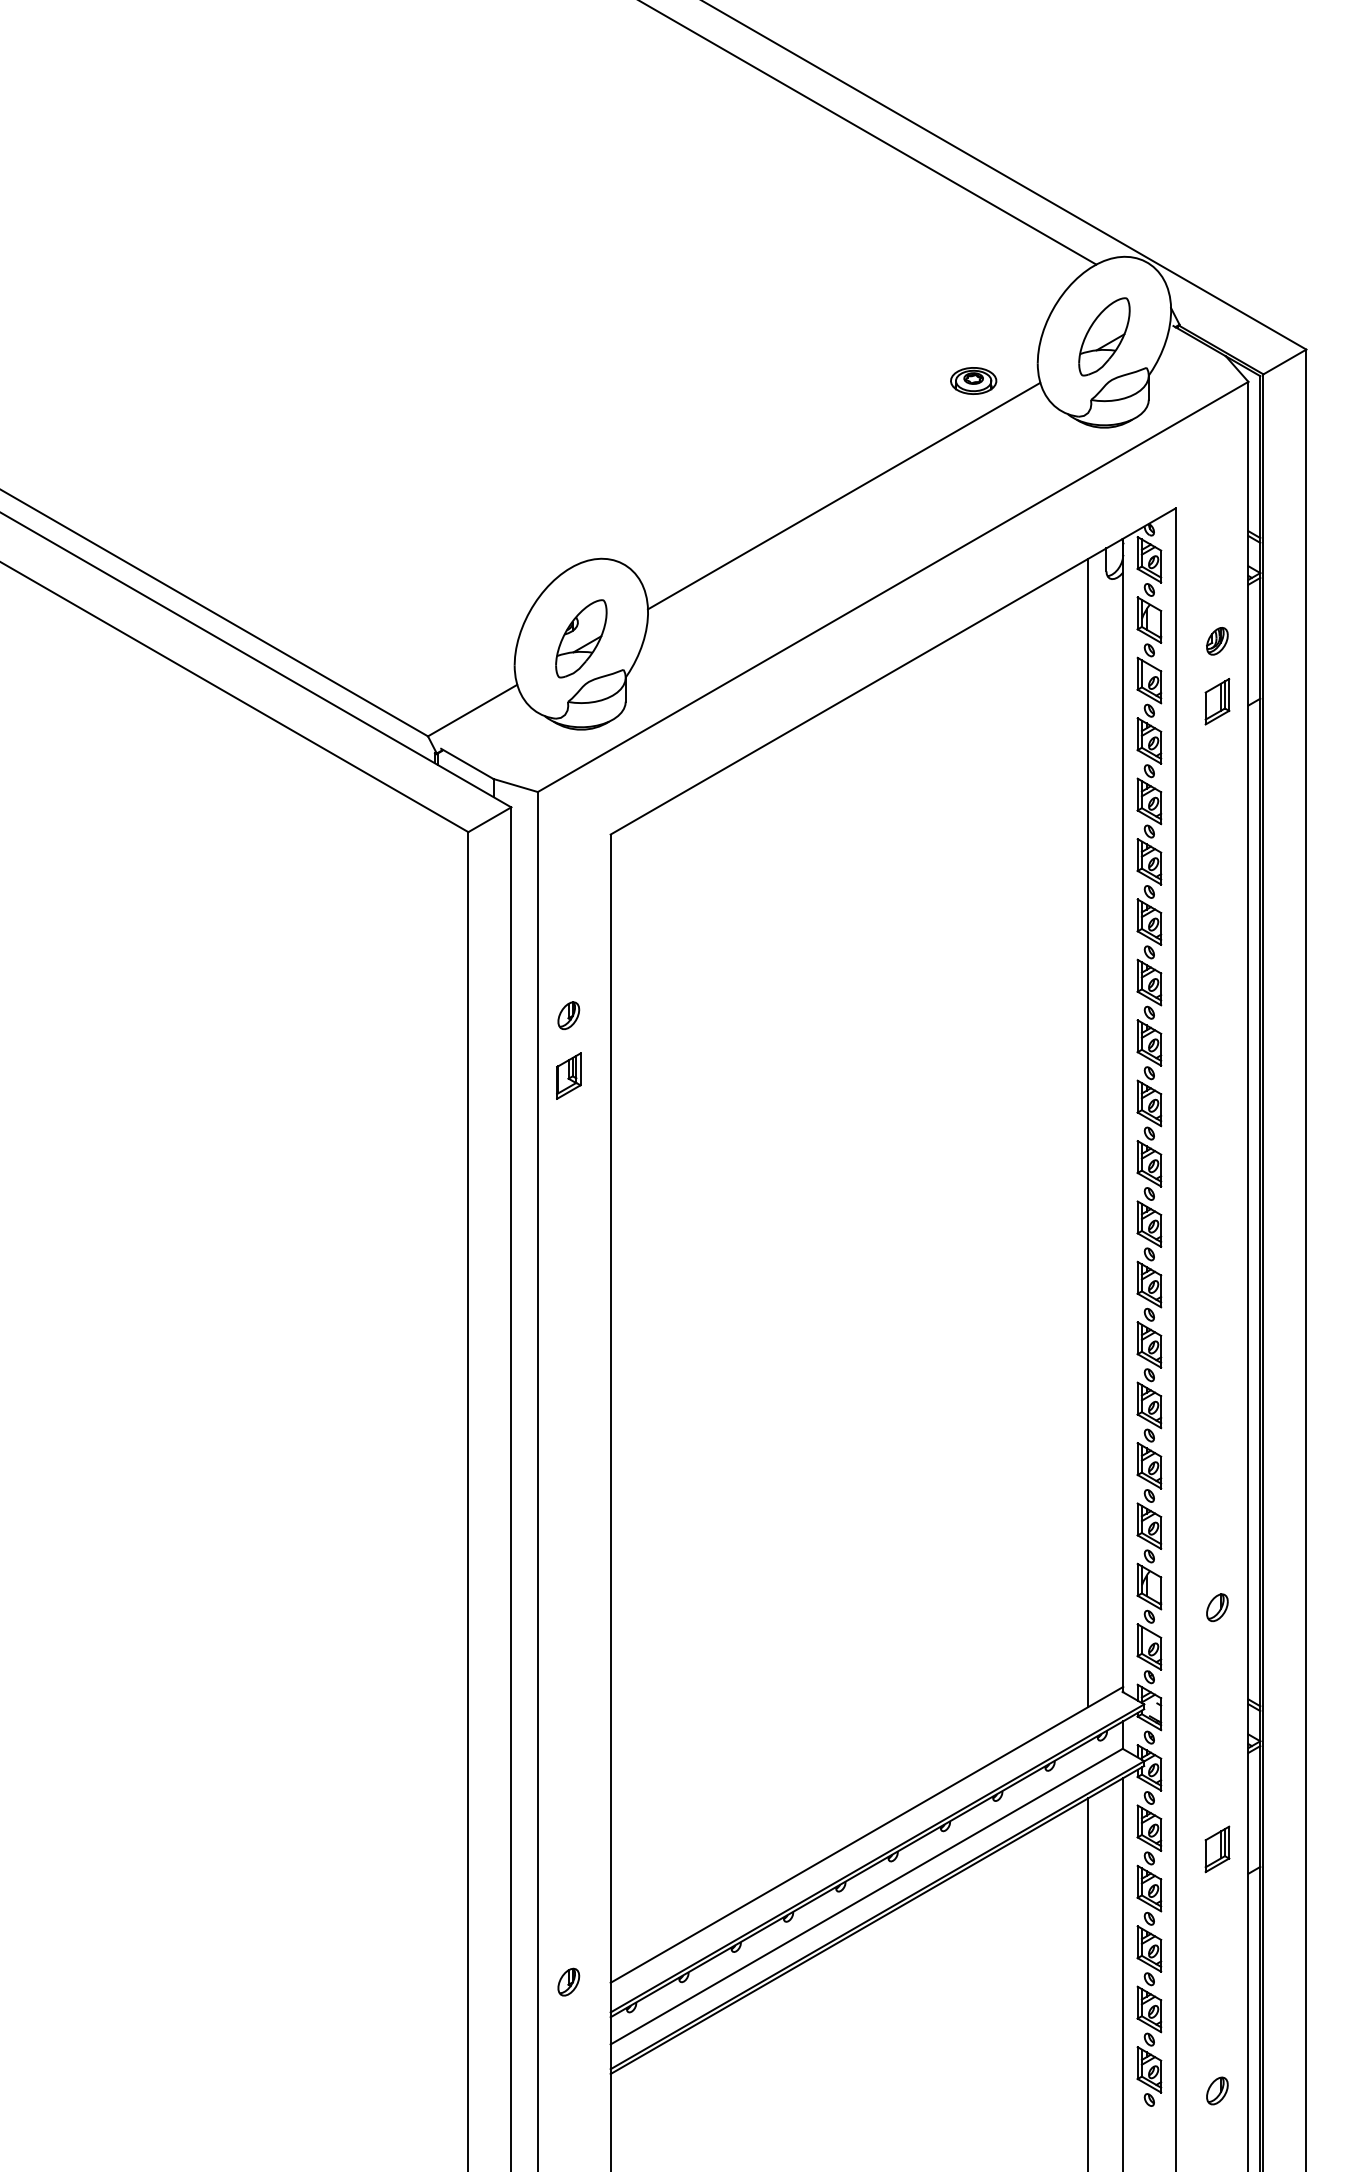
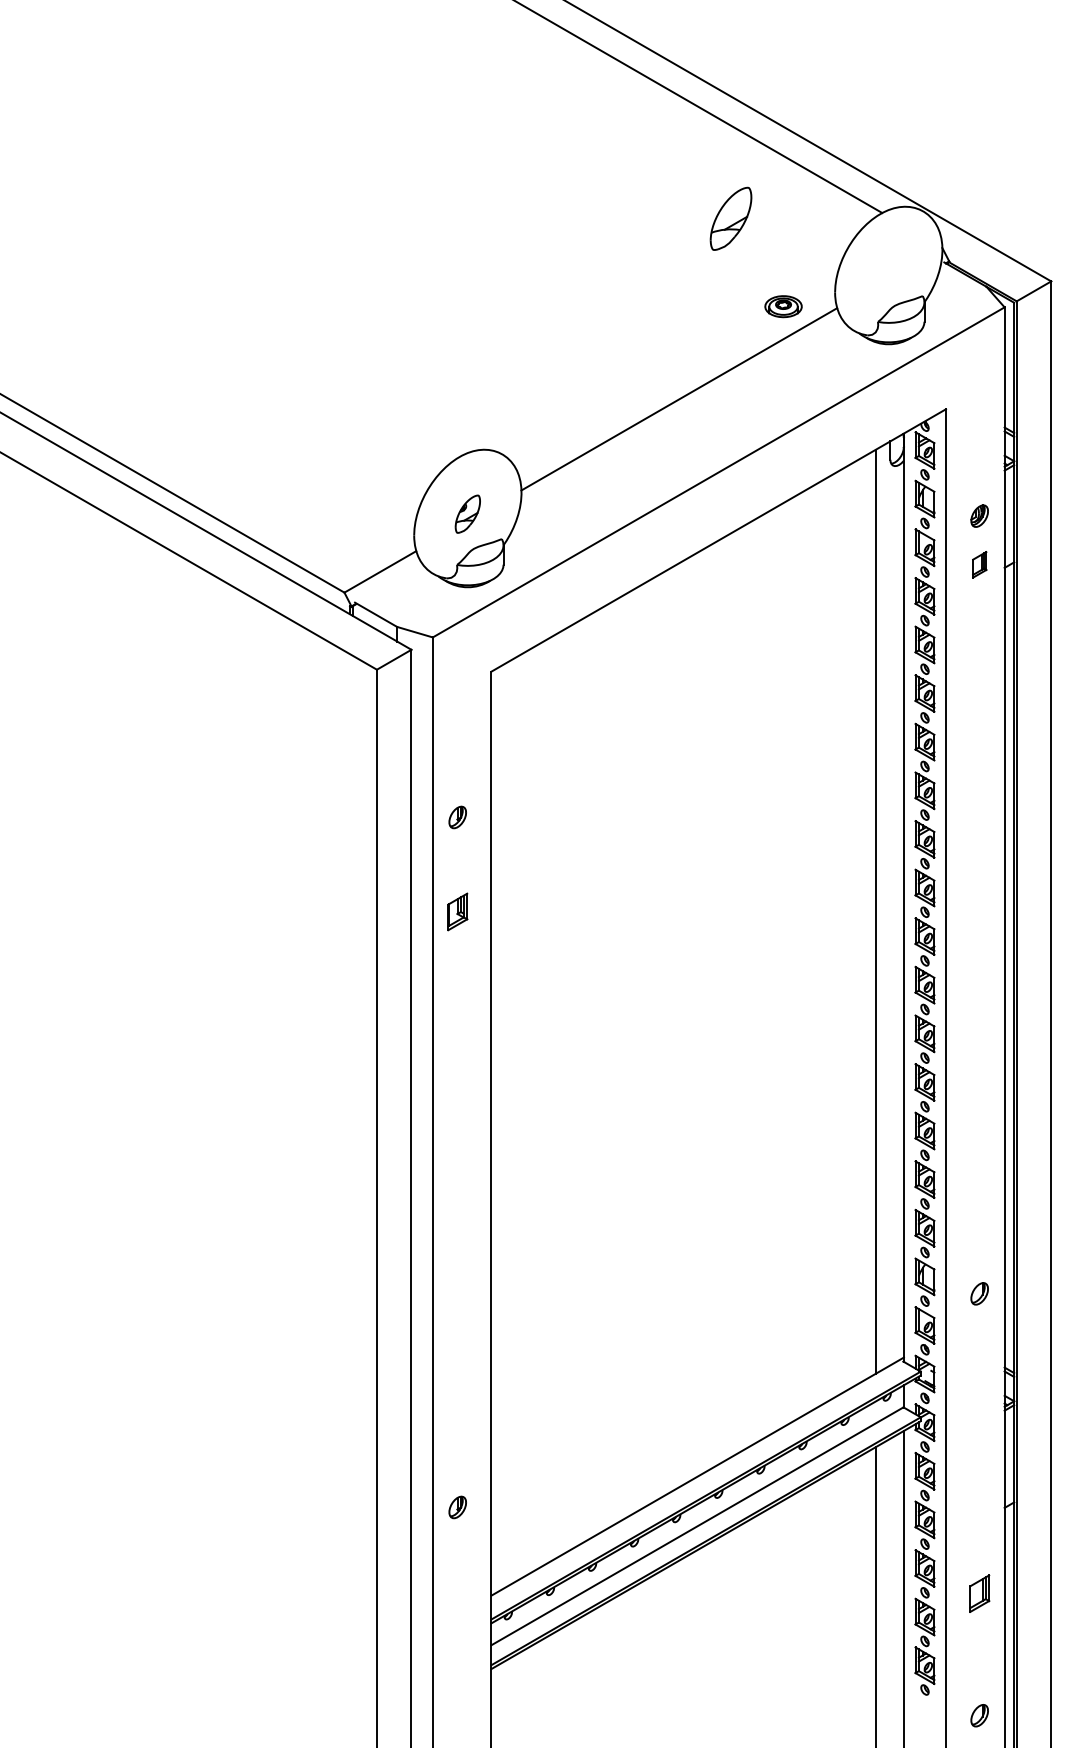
part: (1104, 336) -> (731, 218), moved
part: (581, 638) -> (467, 513), size x0.6
part: (1217, 701) -> (979, 564), size x0.7
part: (568, 1075) -> (457, 911), moved
part: (1217, 1849) -> (979, 1593), moved
part: (568, 1981) -> (457, 1506), moved
part: (1217, 2090) -> (979, 1715), moved

